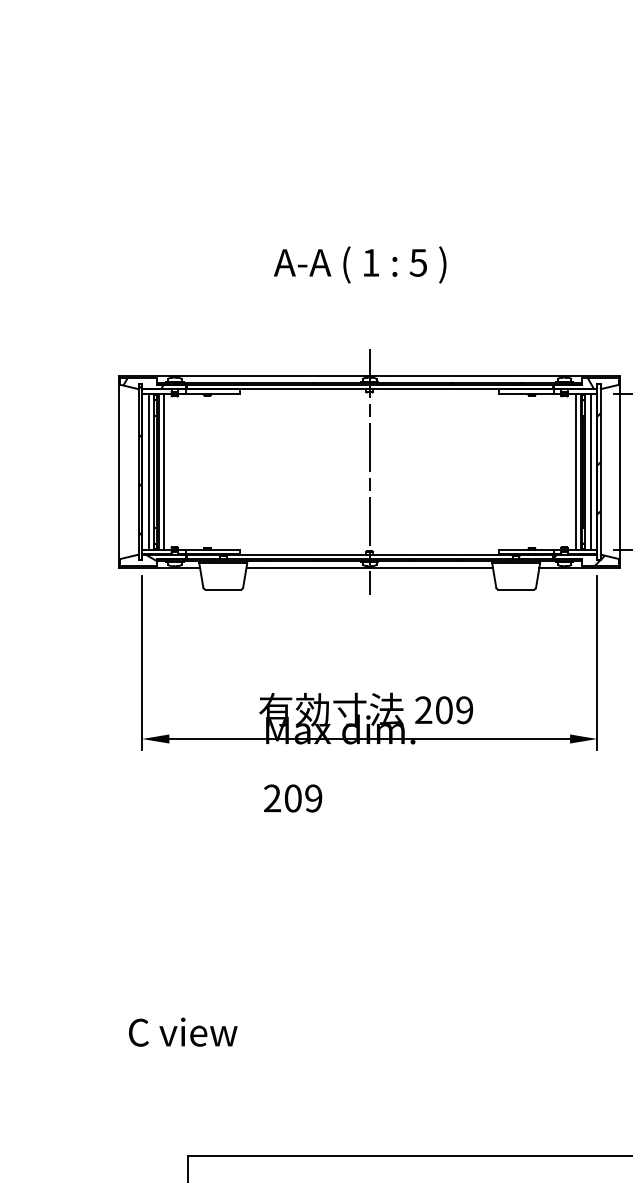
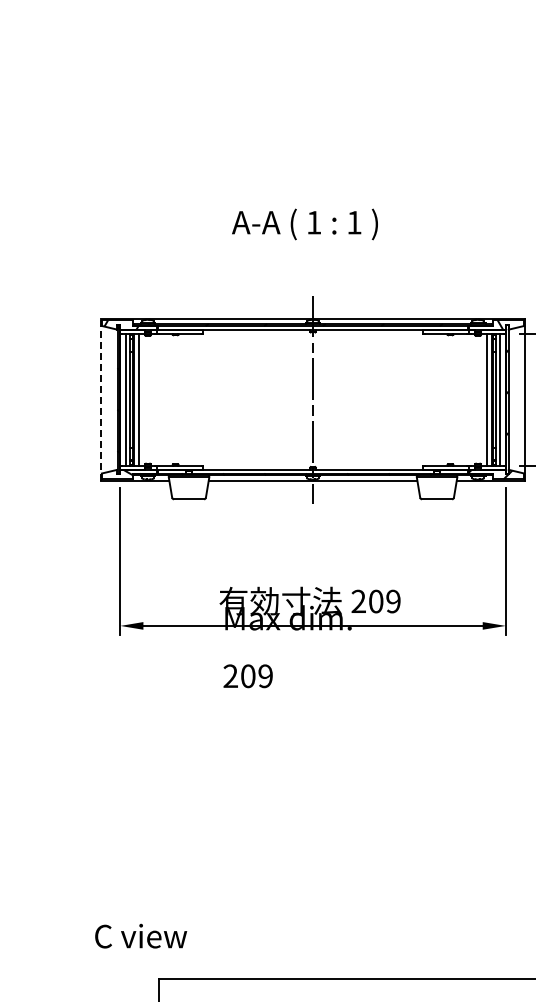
text: (417, 262) -> (353, 222), 5 -> 1
line: (119, 471) -> (101, 399), solid -> dashed
text: (183, 1031) -> (141, 935), moved

